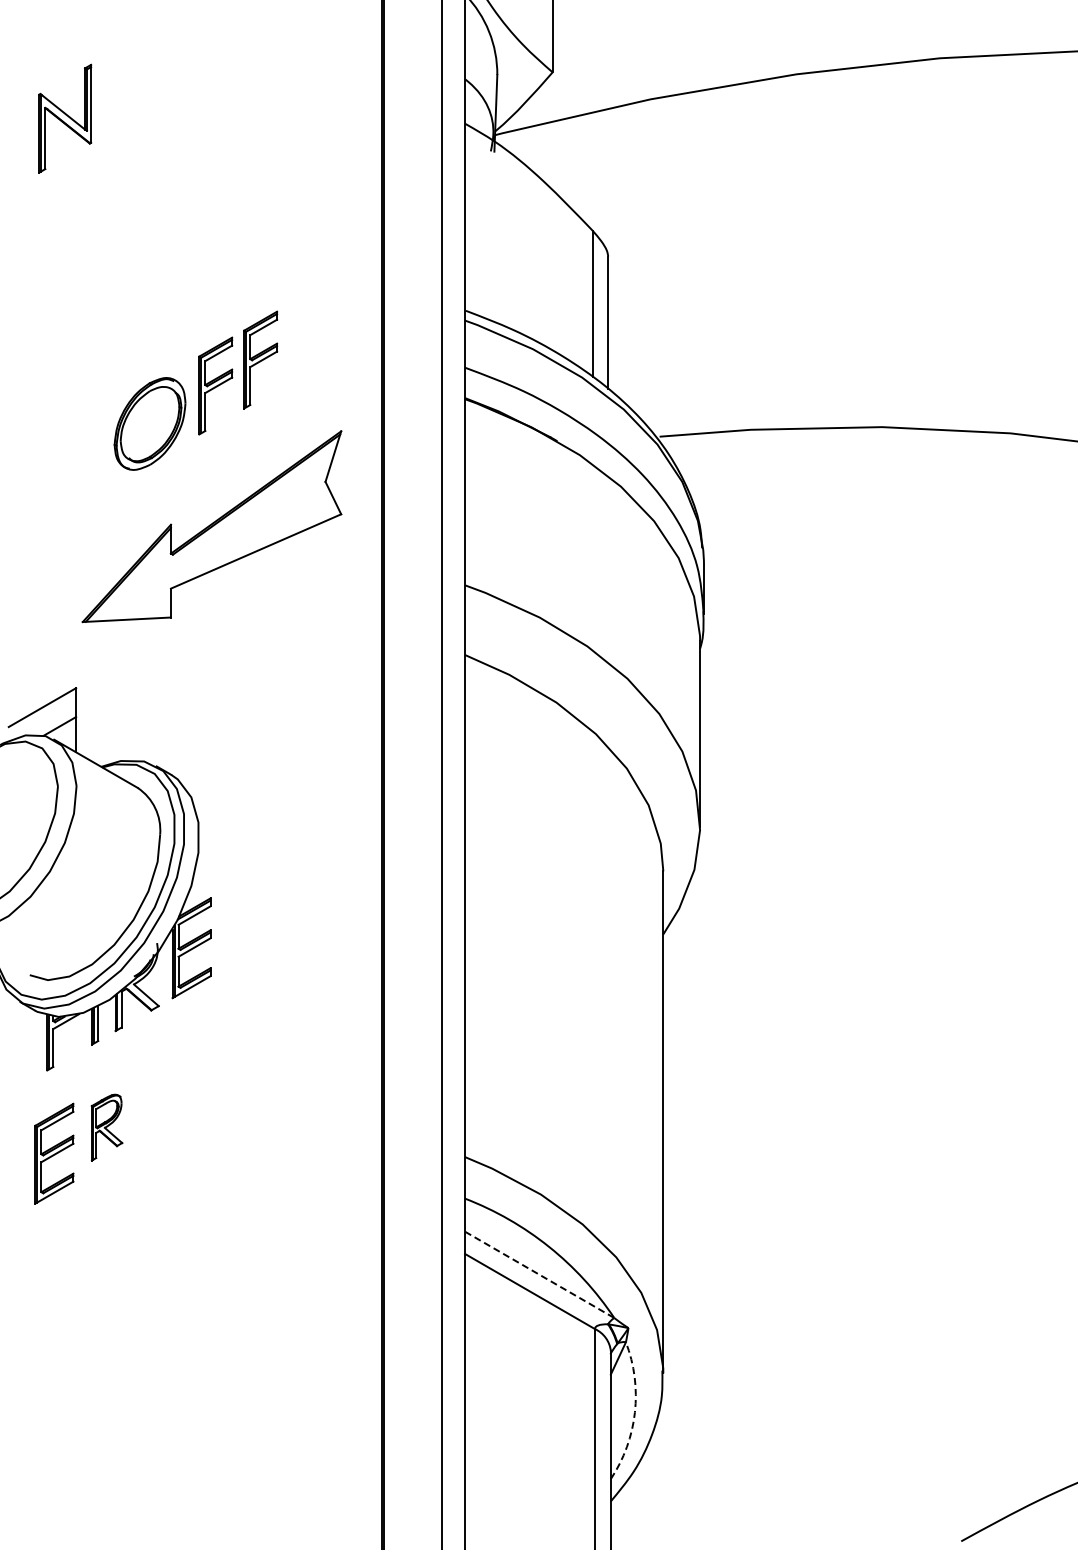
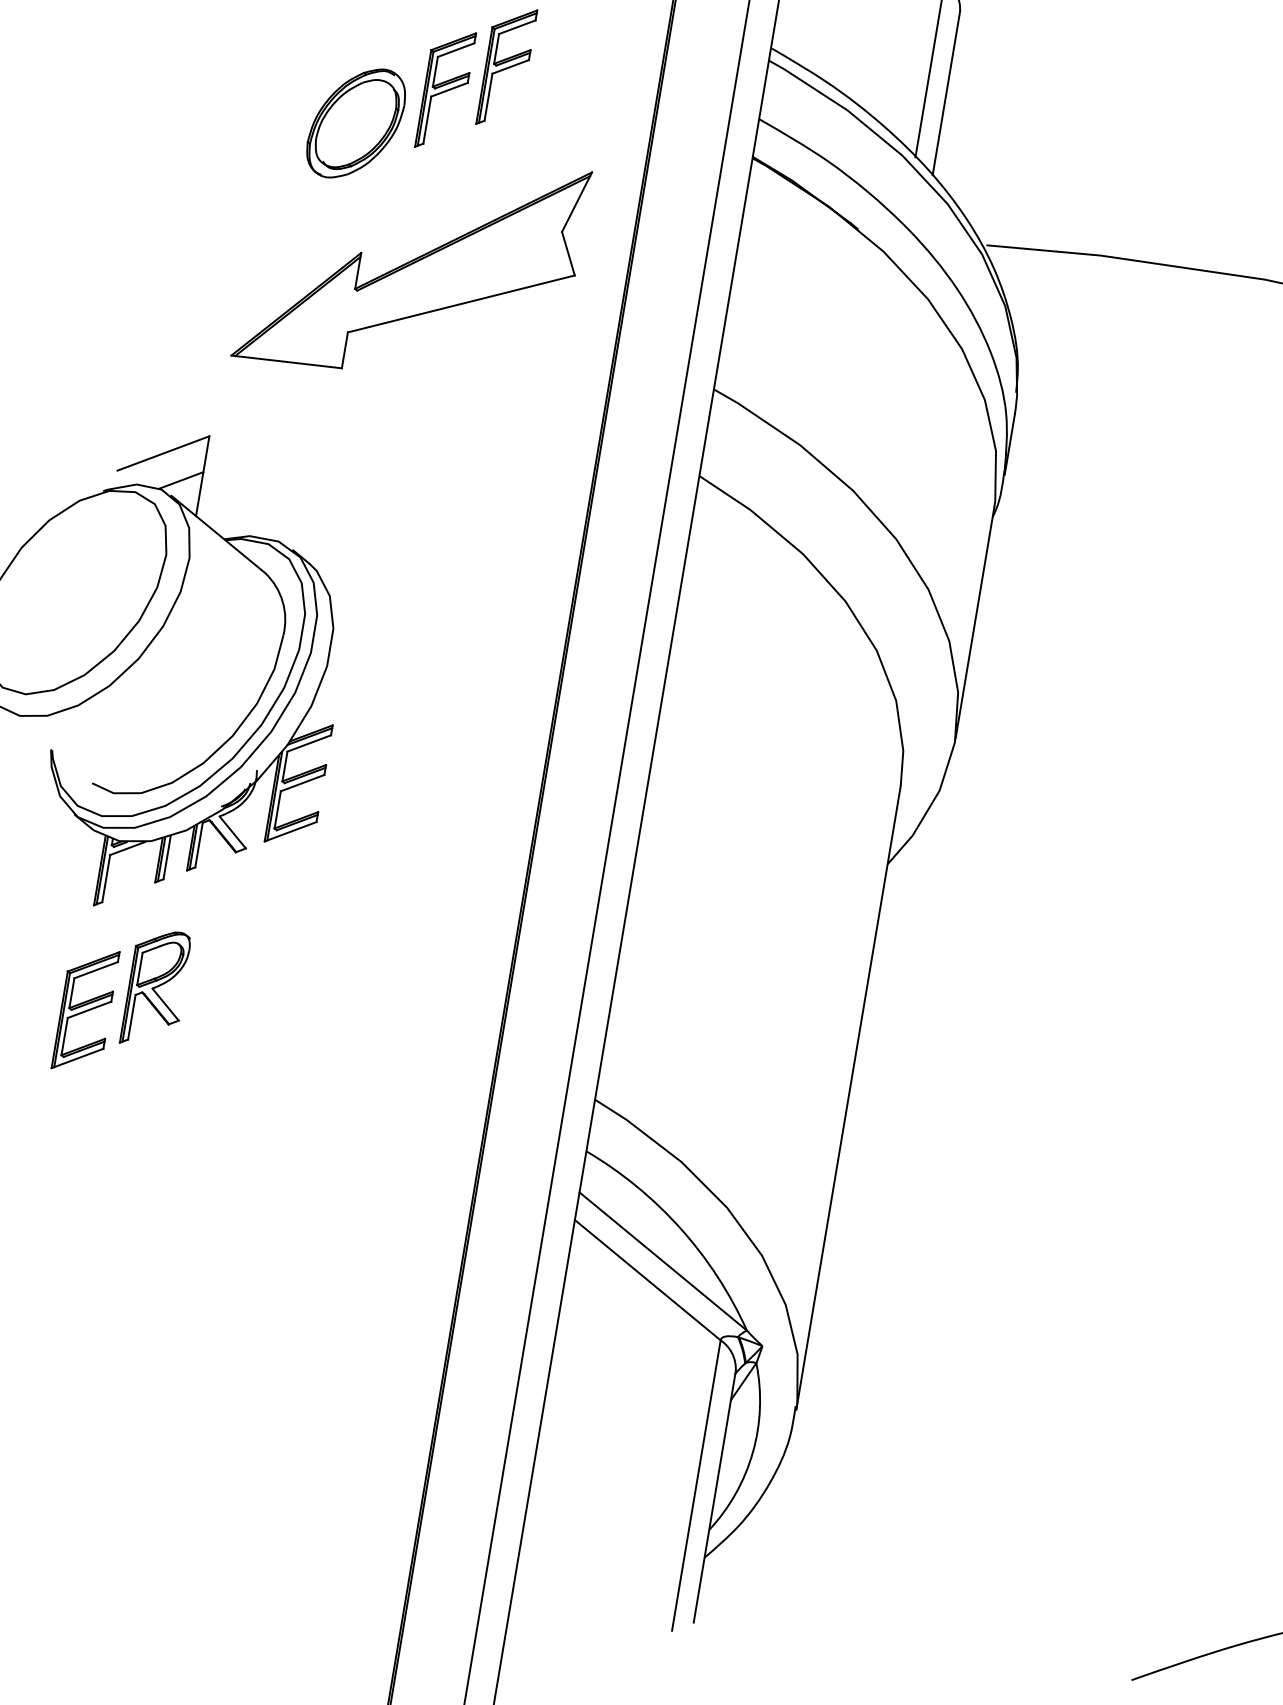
part: (106, 1127) -> (155, 988), size x1.43
line: (540, 1275) -> (664, 1262), dashed -> solid
arc: (634, 1412) -> (752, 1452), dashed -> solid

